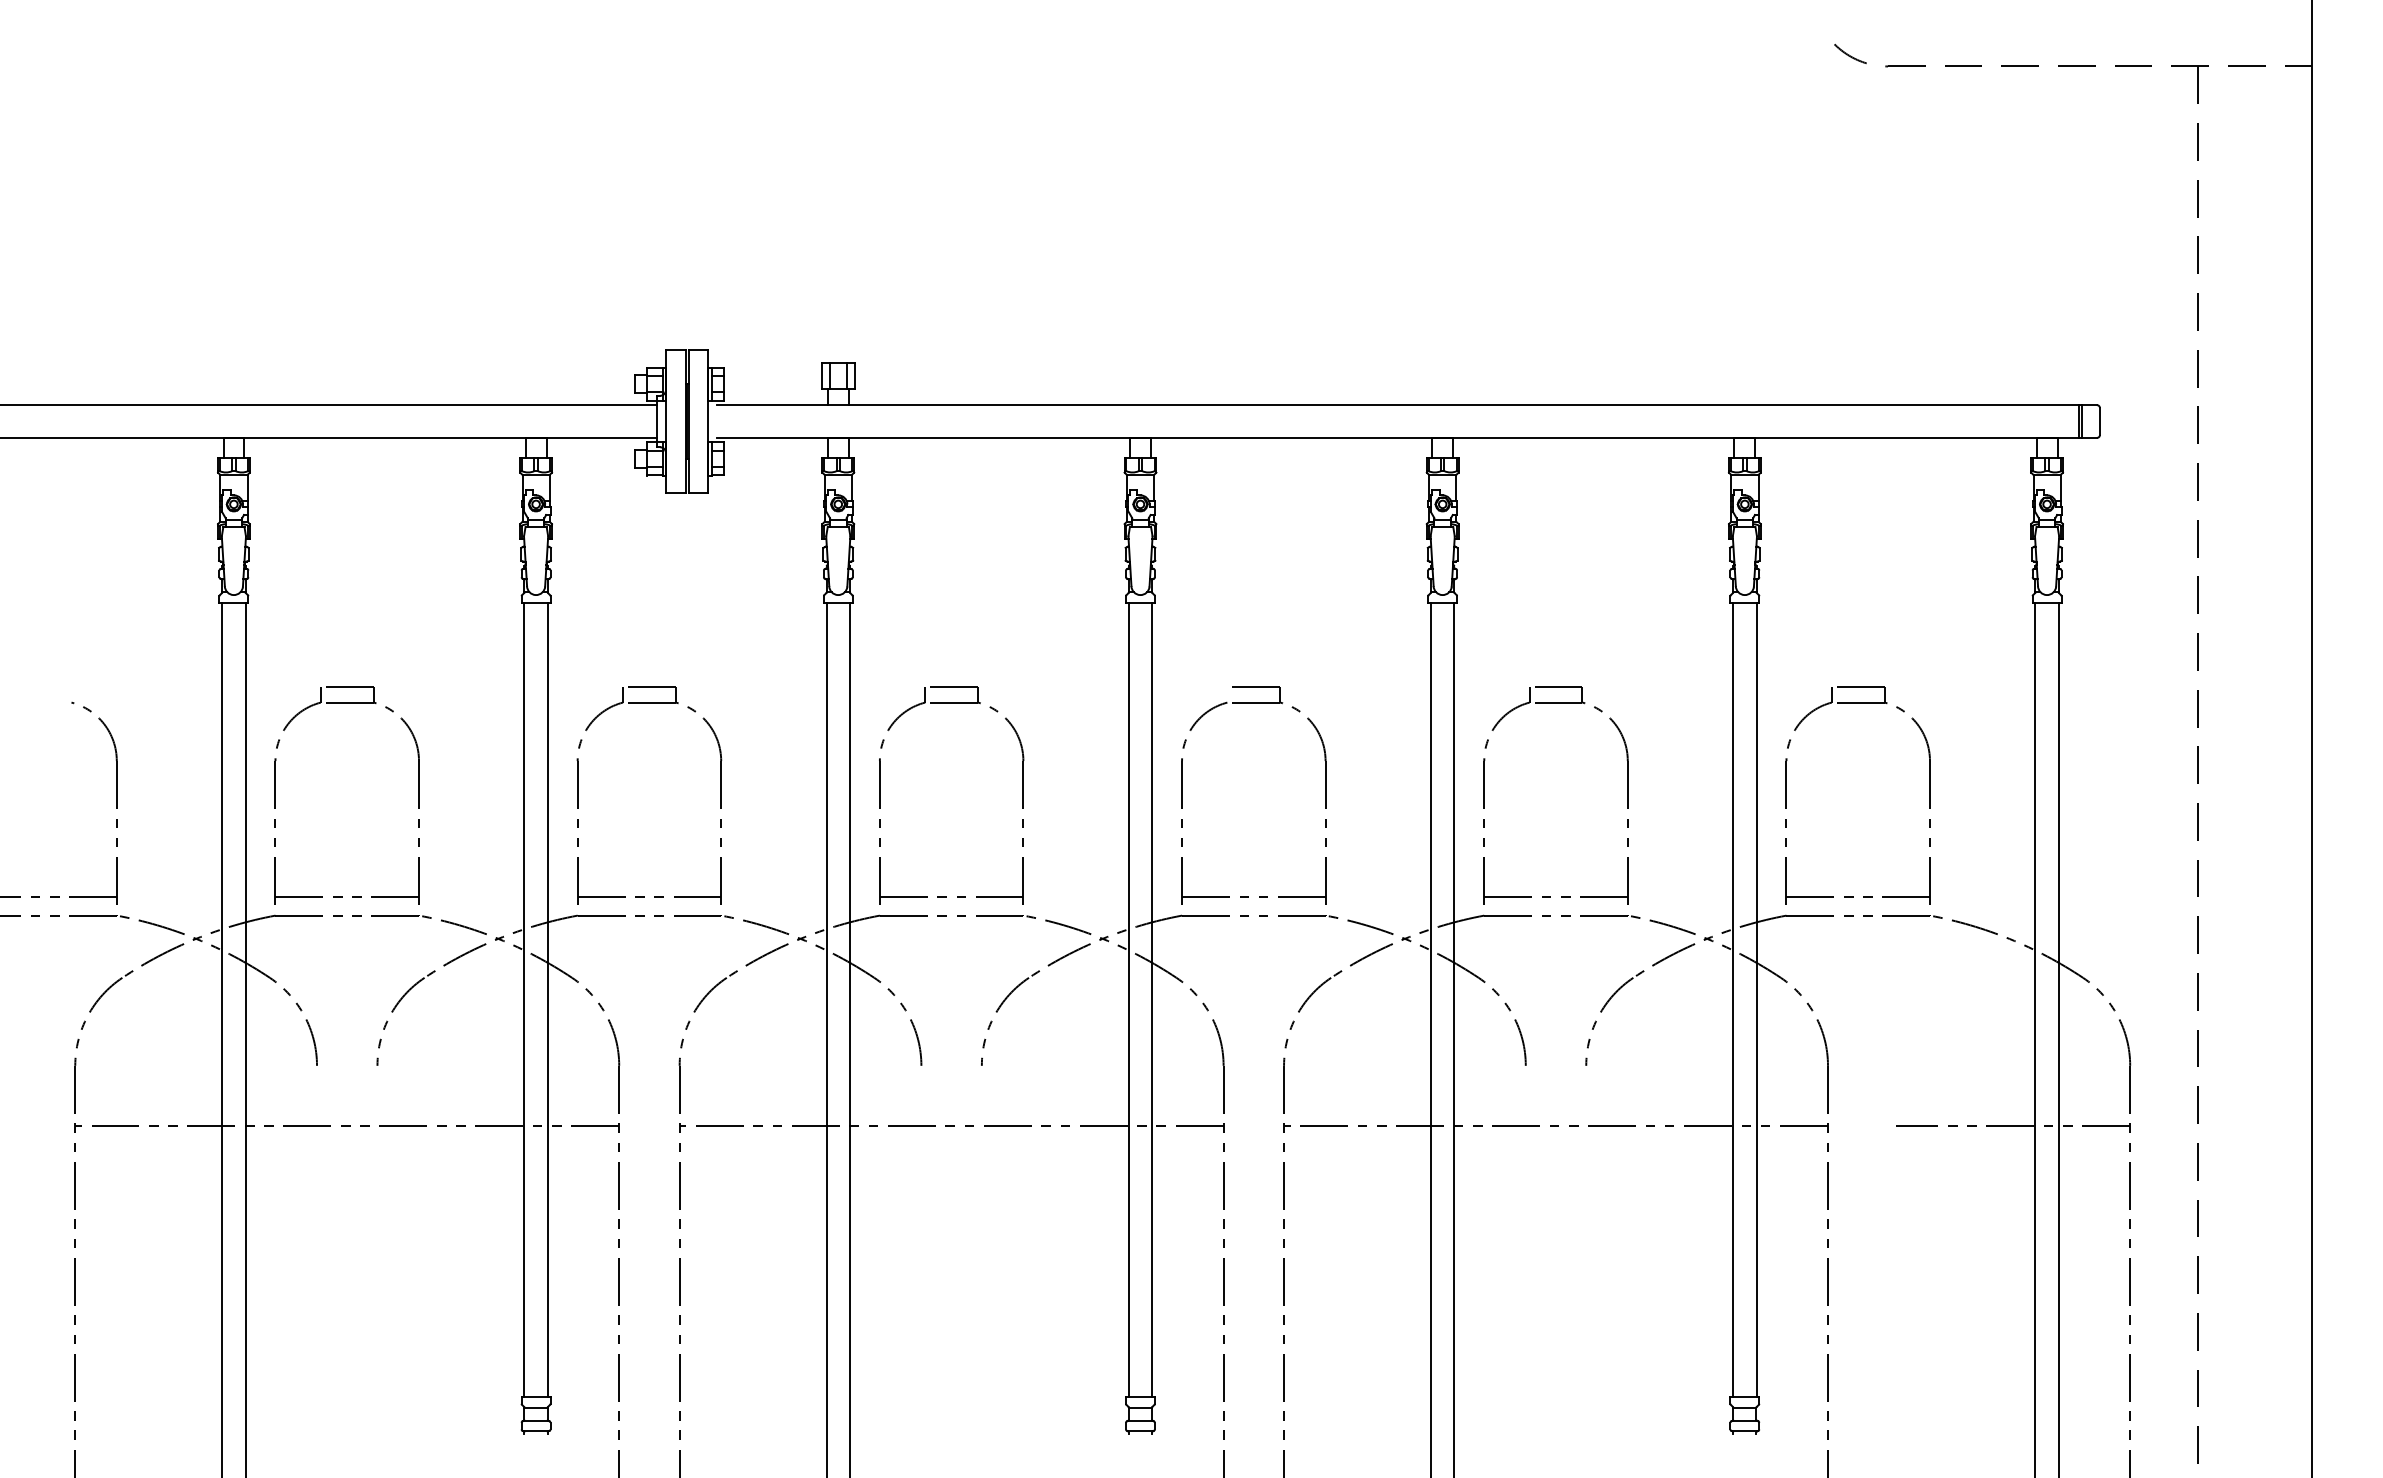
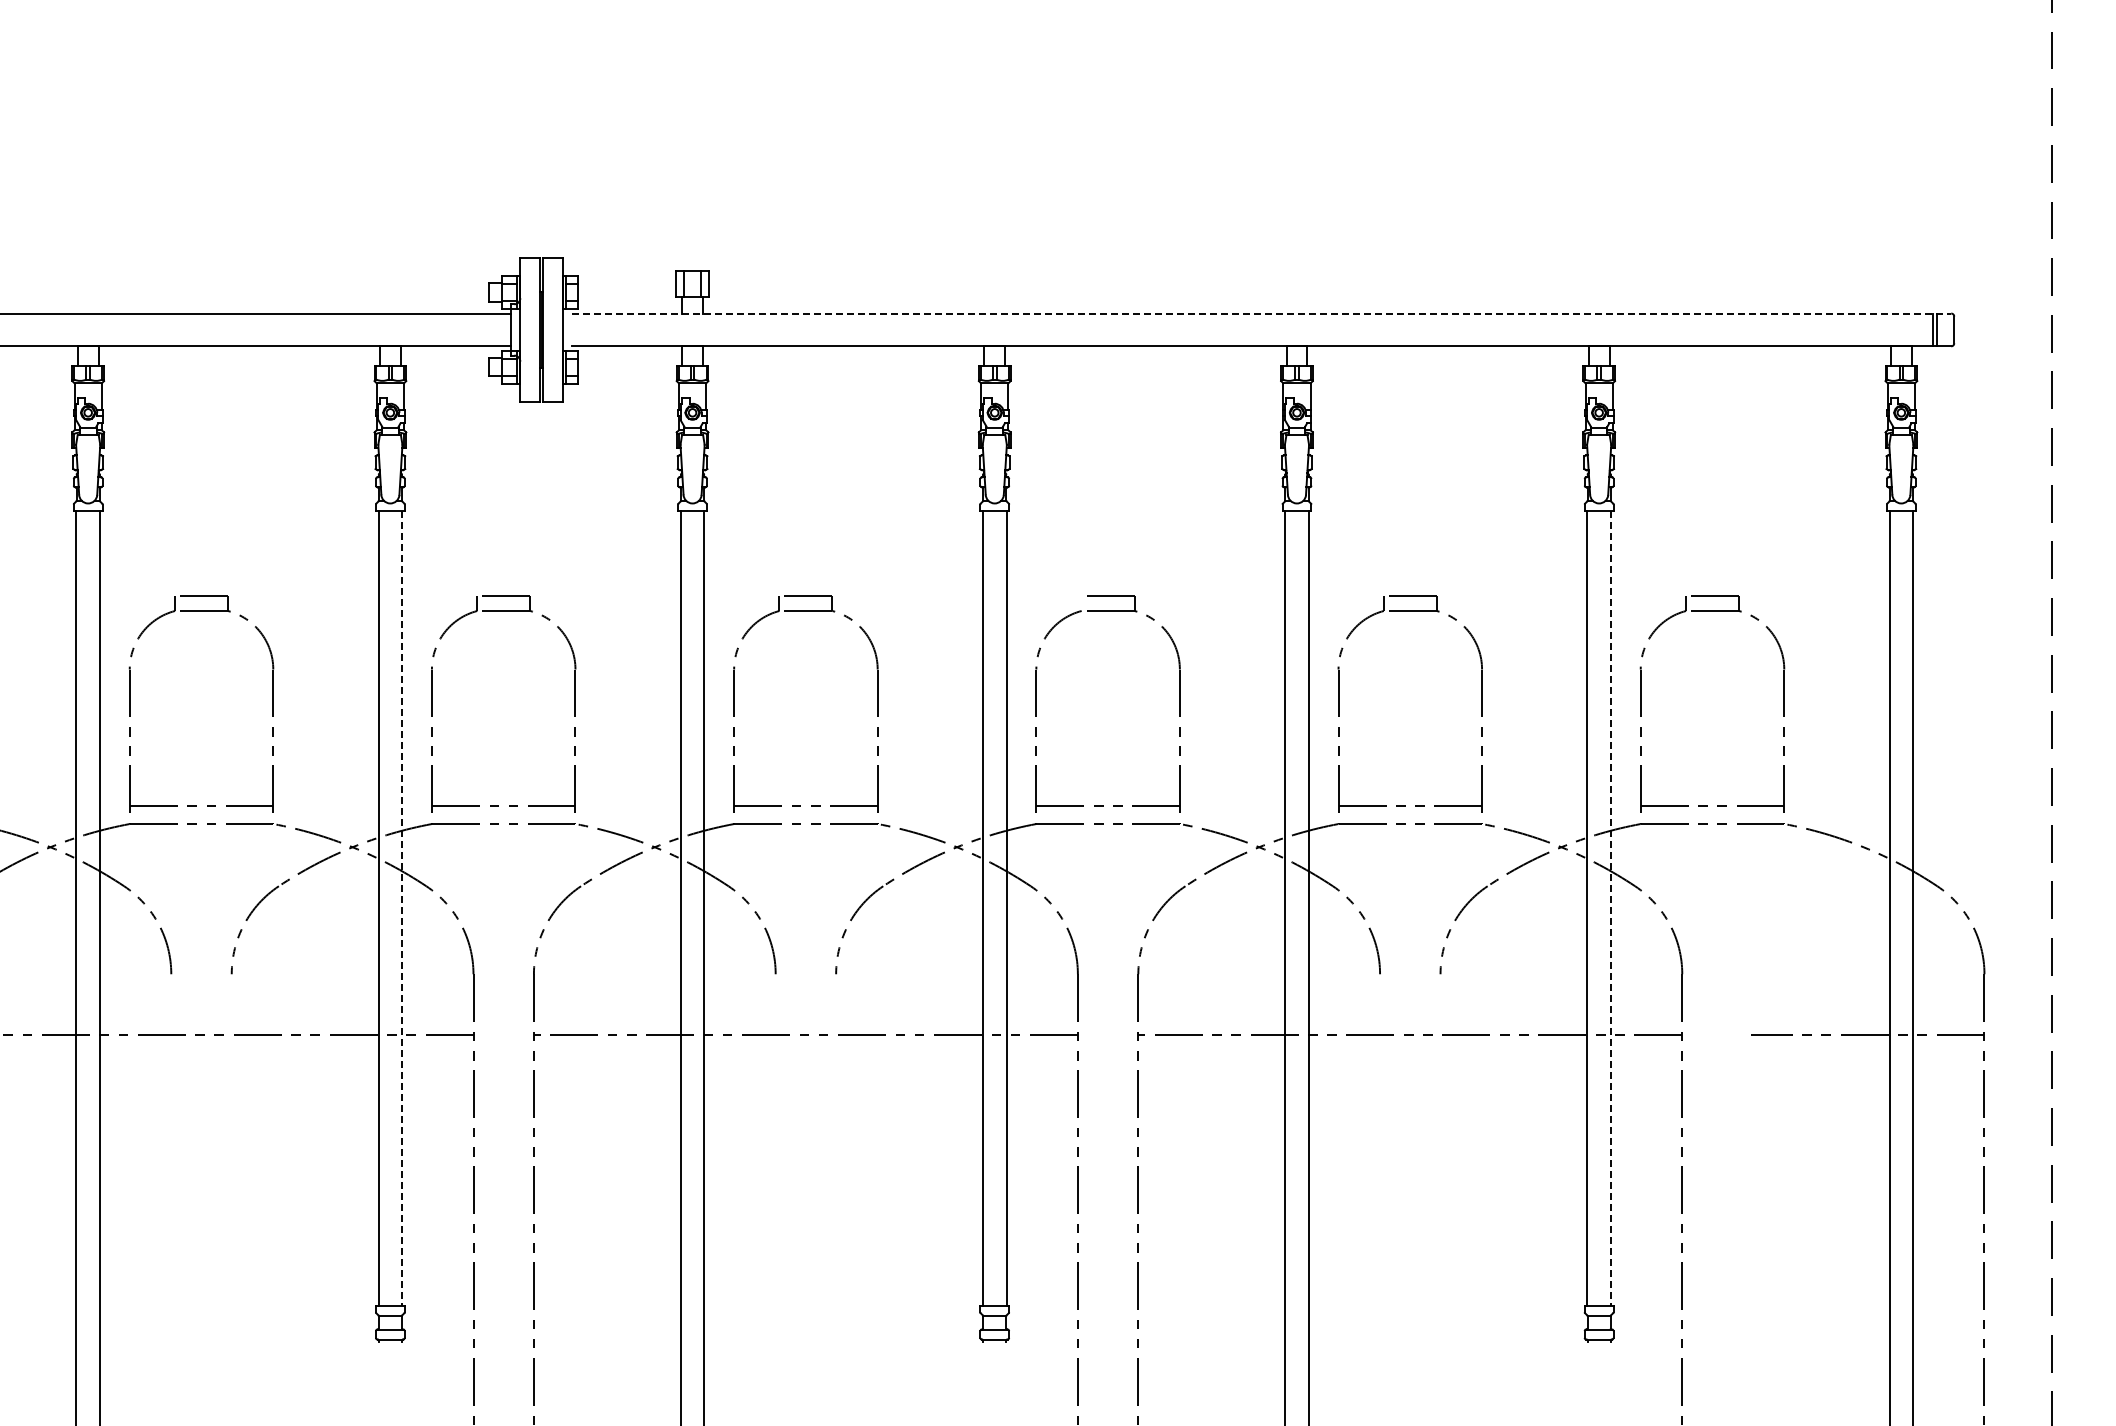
line: (1407, 405) -> (1261, 313), solid -> dashed
line: (547, 1000) -> (401, 908), solid -> dashed
line: (1756, 1000) -> (1610, 908), solid -> dashed

